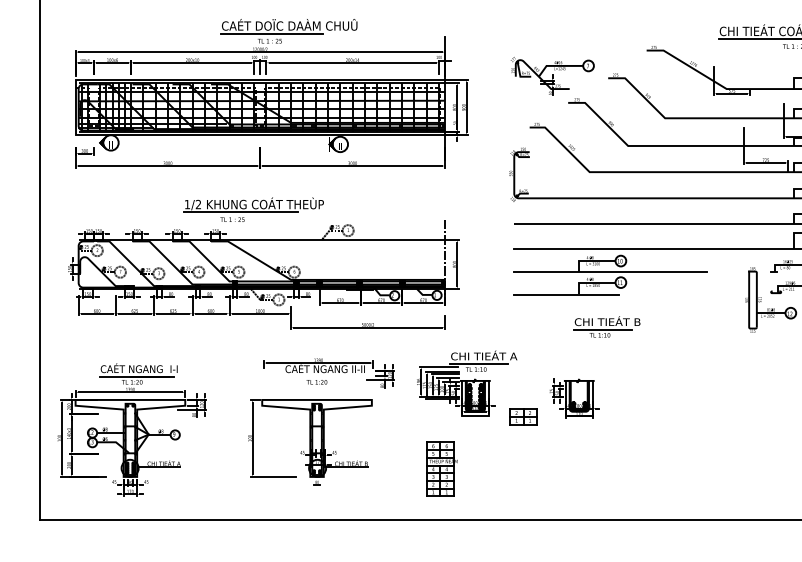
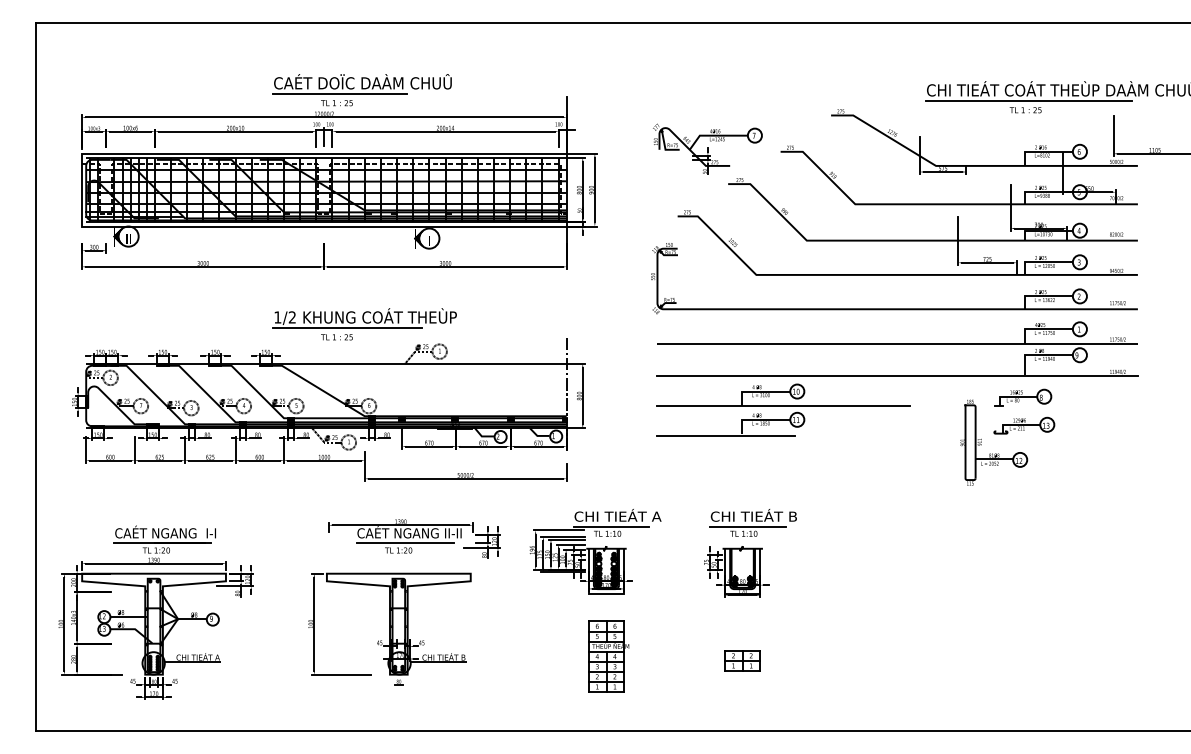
text: (340, 145) -> (429, 240), II -> I
part: (253, 209) -> (364, 324), moved
part: (606, 326) -> (752, 522), moved
line: (321, 376) -> (404, 543), added
part: (523, 416) -> (742, 660), moved
part: (441, 469) -> (608, 656), moved

